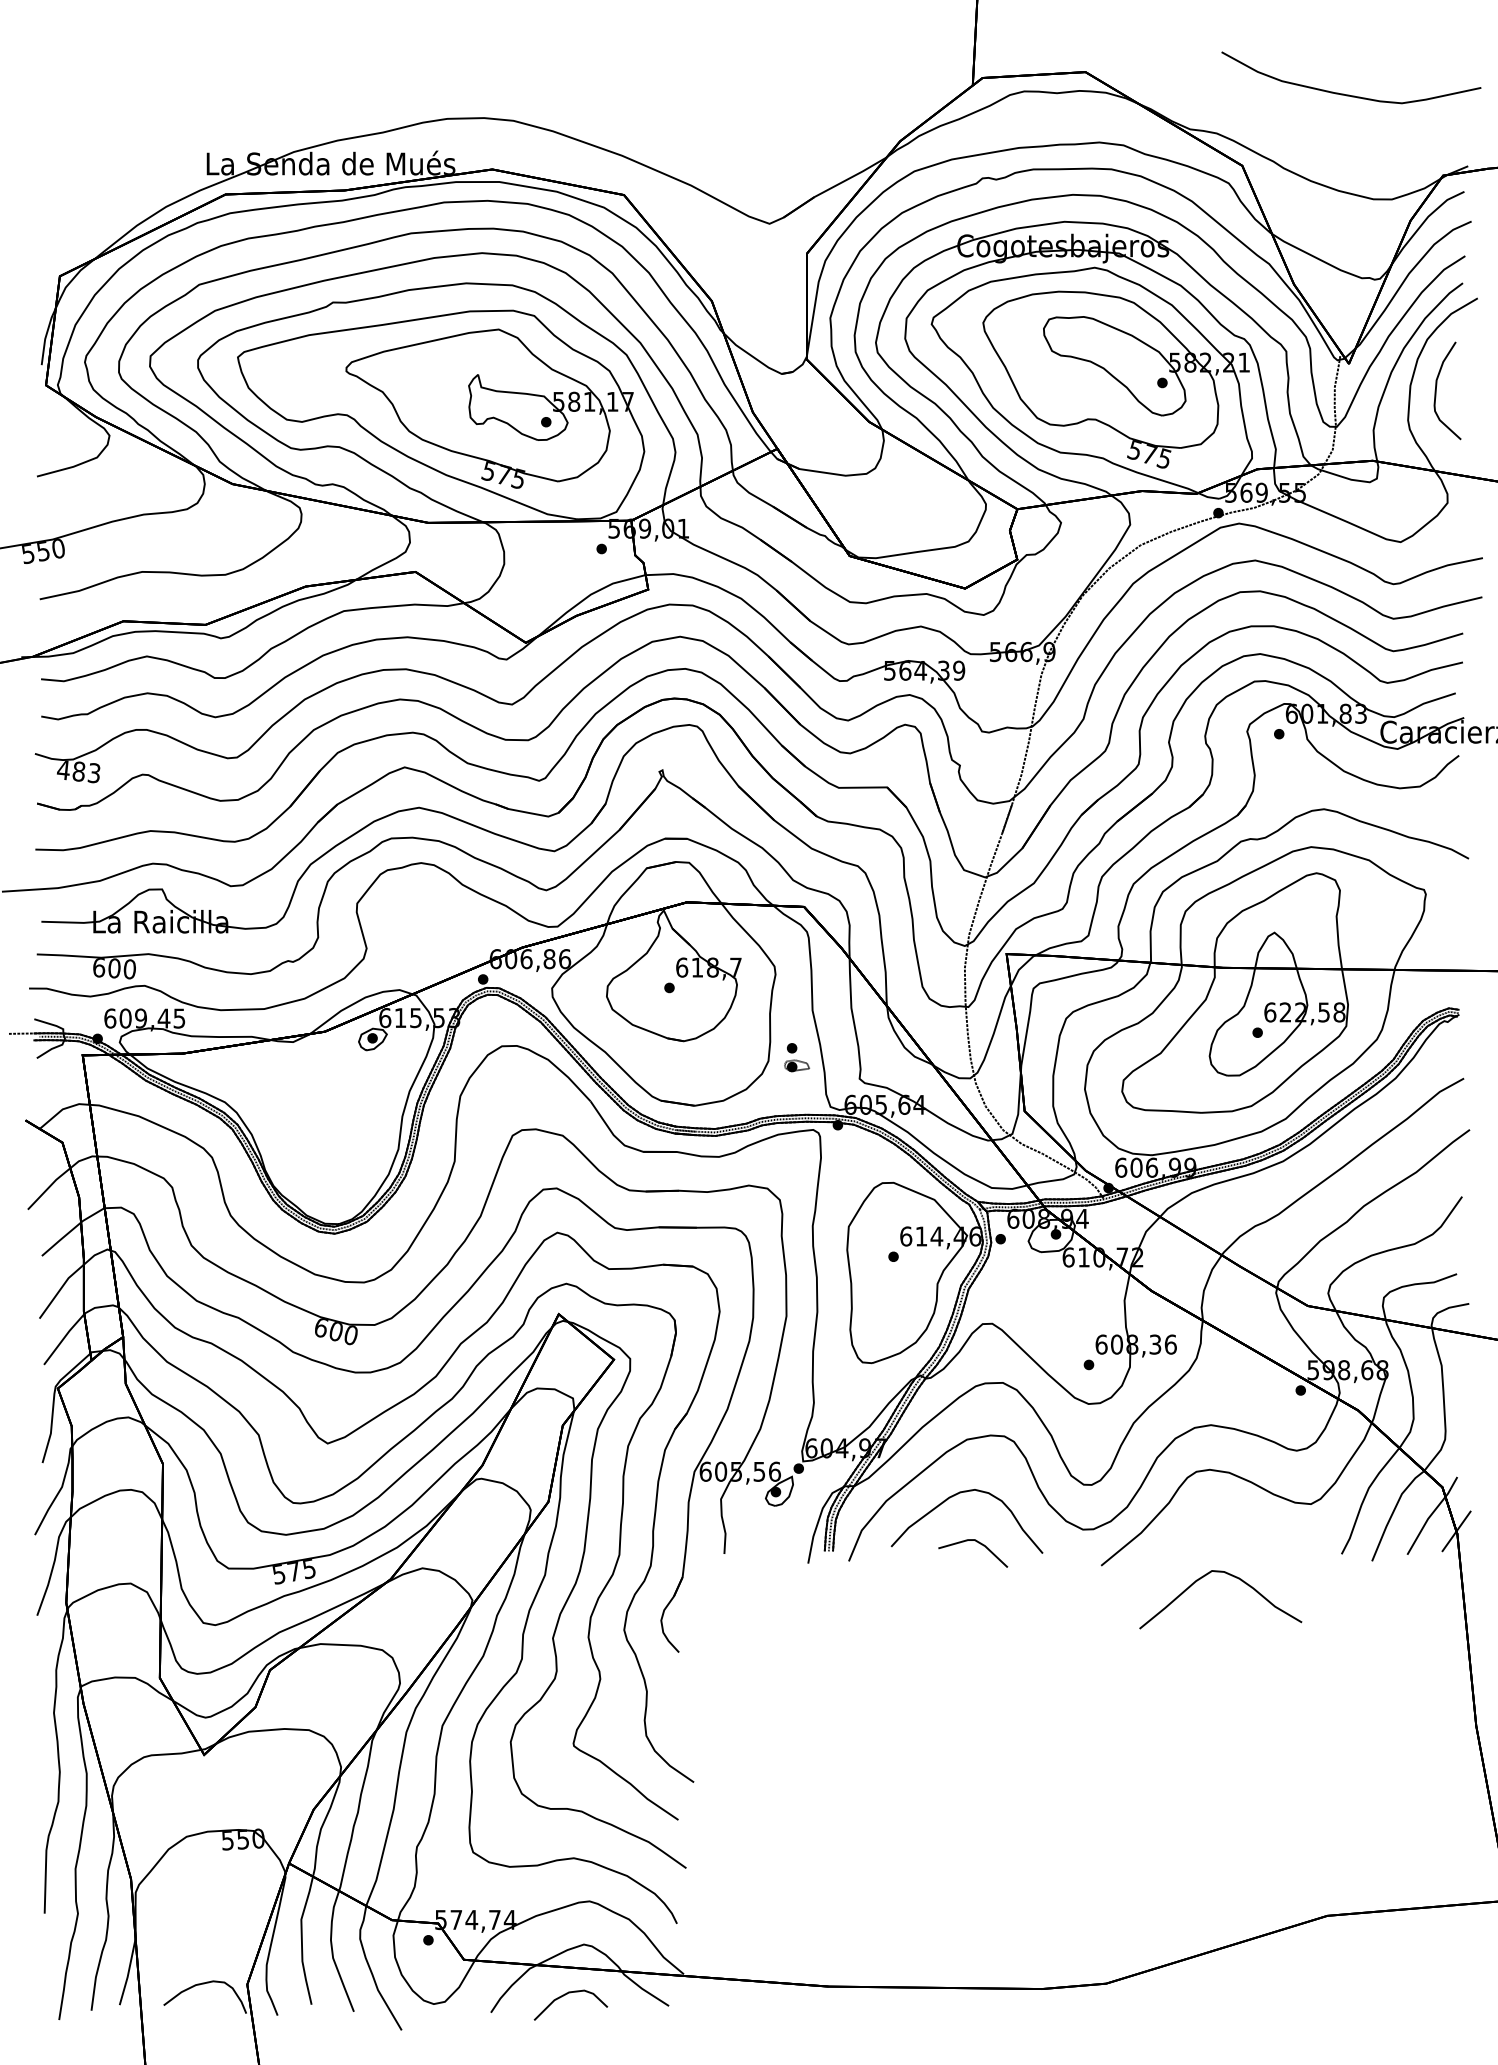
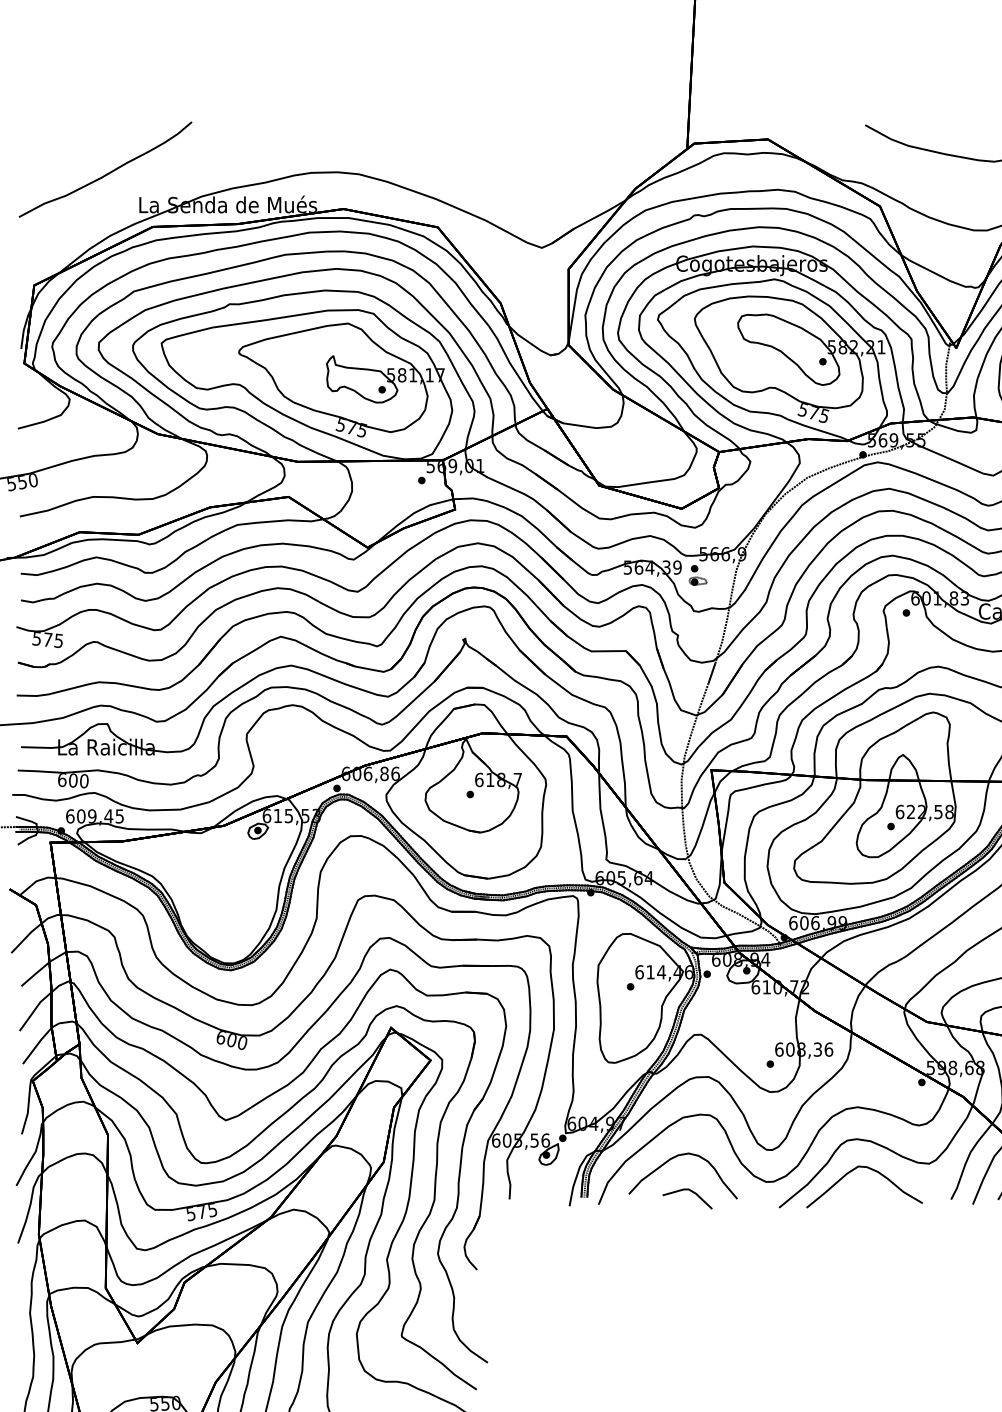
part: (159, 114) -> (105, 169), added
text: (78, 771) -> (47, 639), 483 -> 575
part: (796, 1057) -> (697, 575), moved
curve: (1231, 1576) -> (872, 1170), moved

